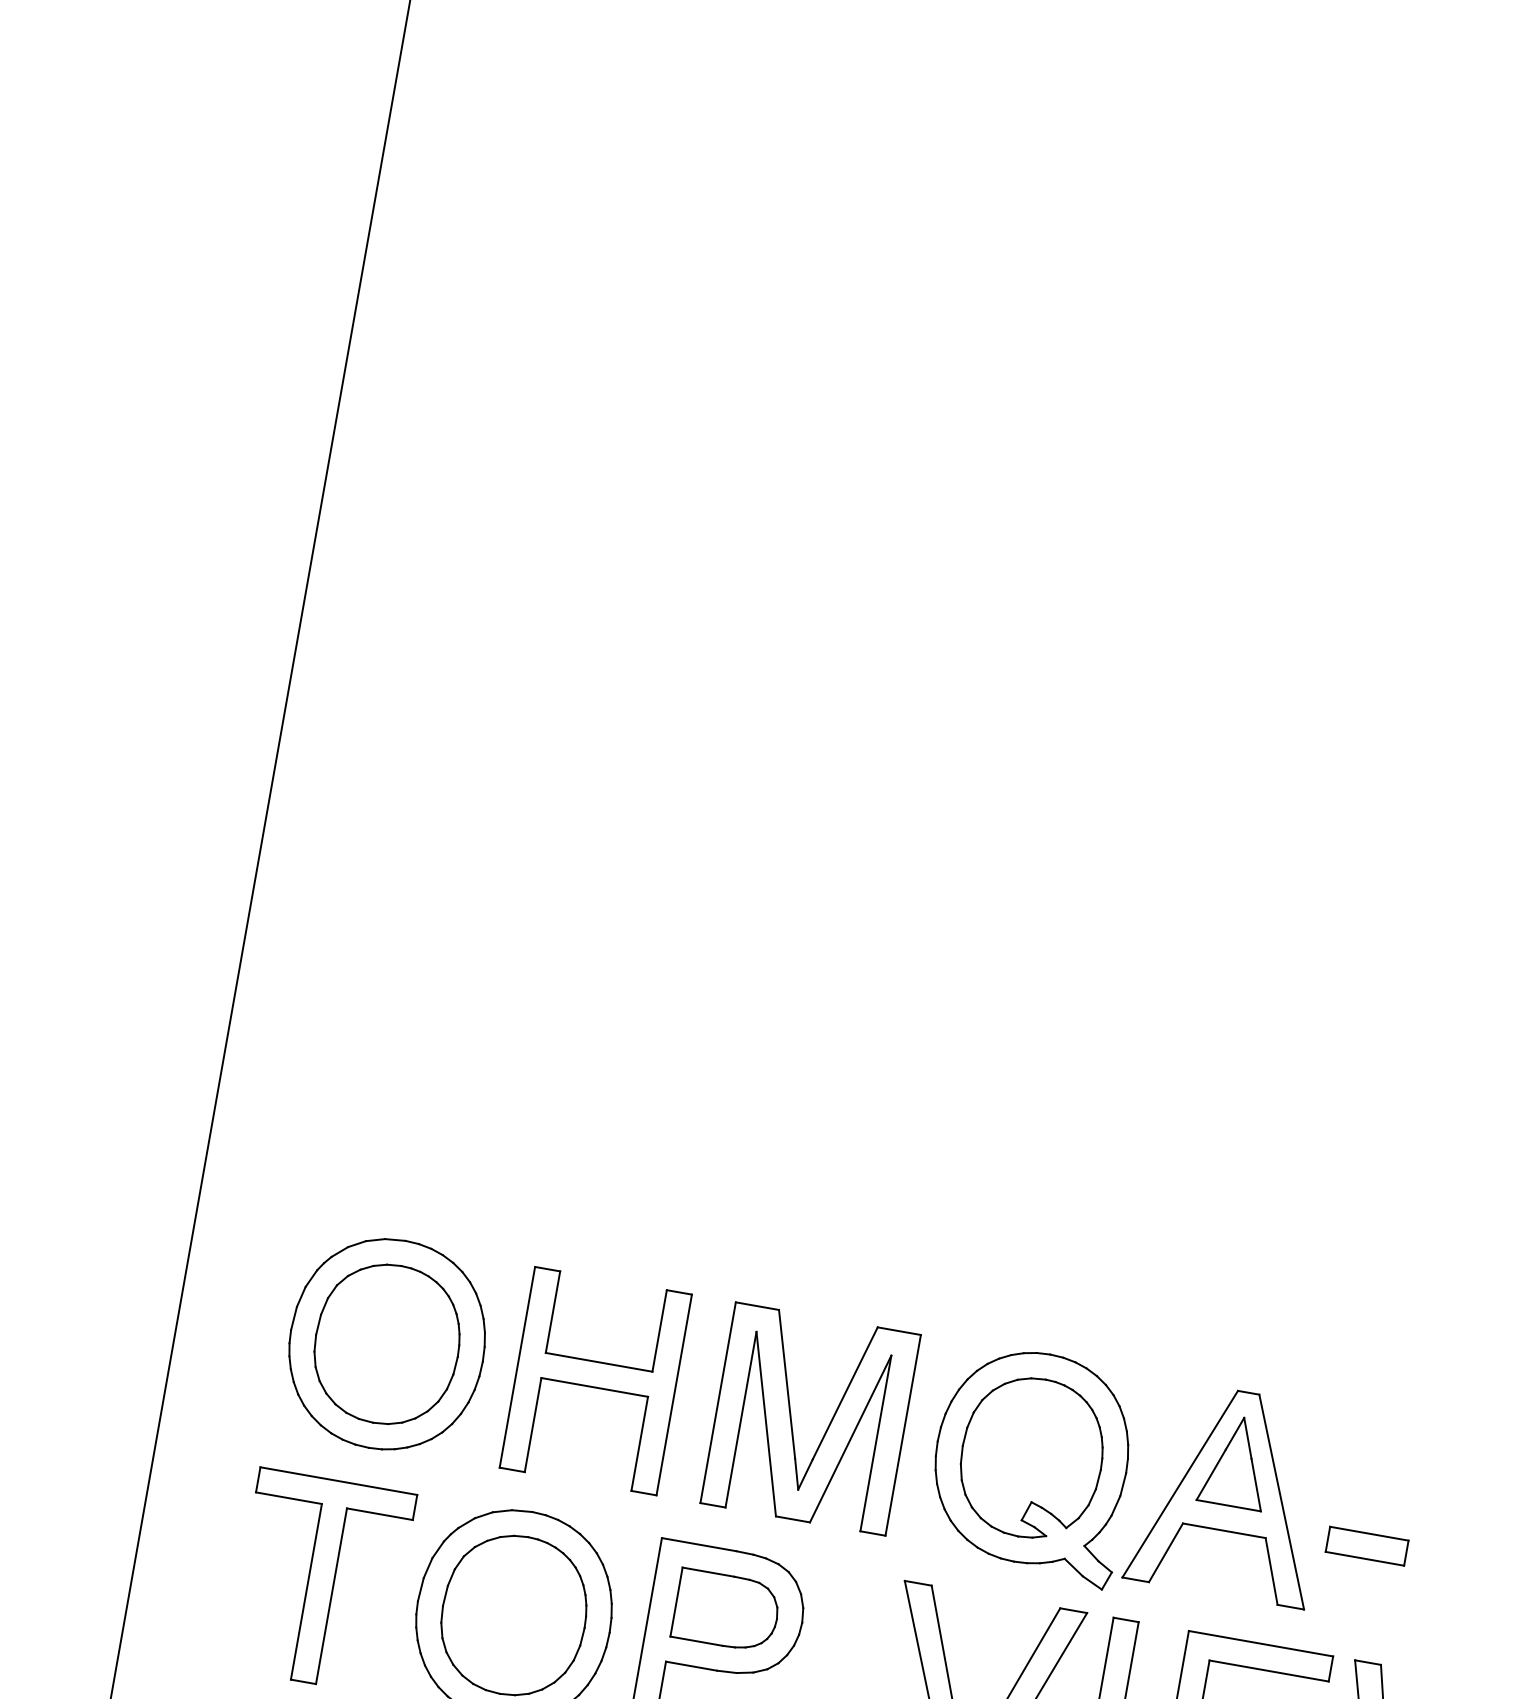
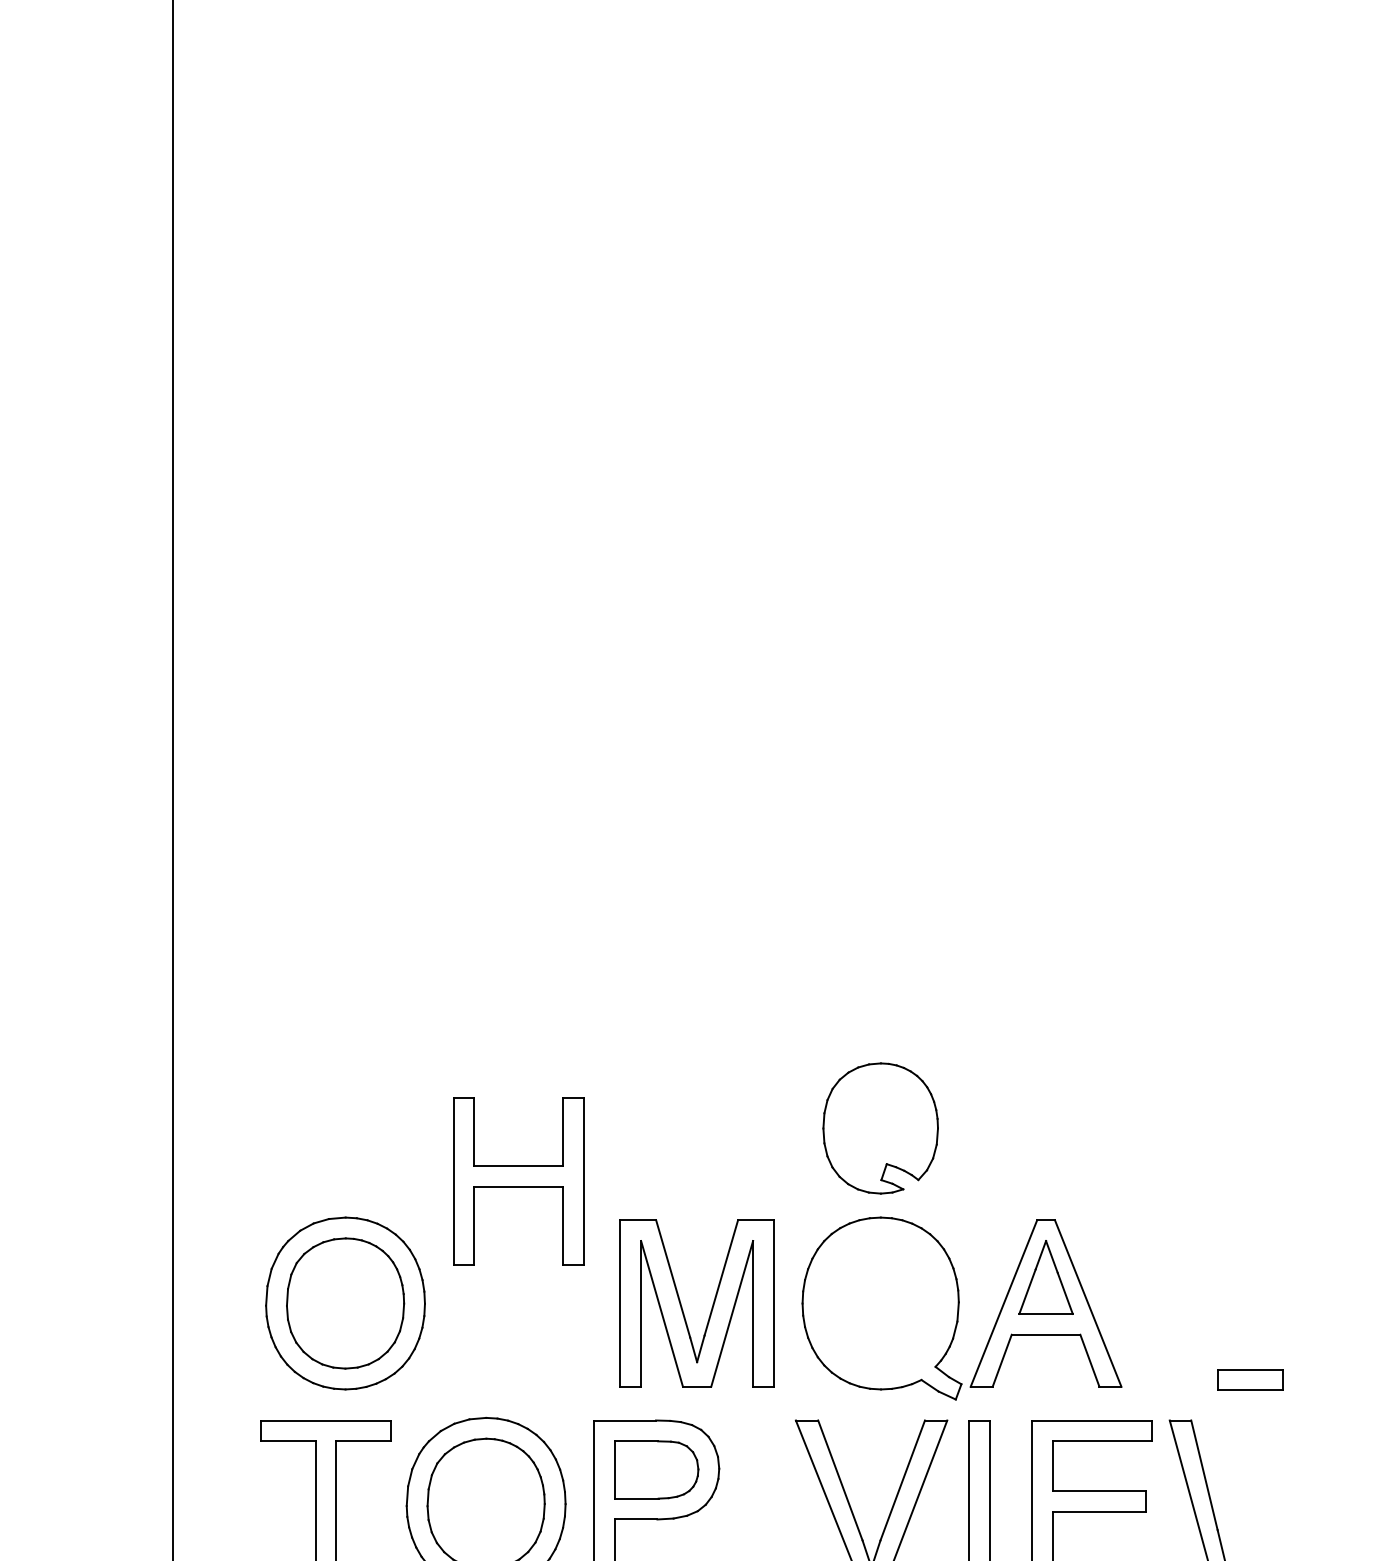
part: (595, 1381) -> (518, 1181), moved
part: (1031, 1457) -> (880, 1128), moved
part: (1367, 1545) -> (1250, 1379), moved

